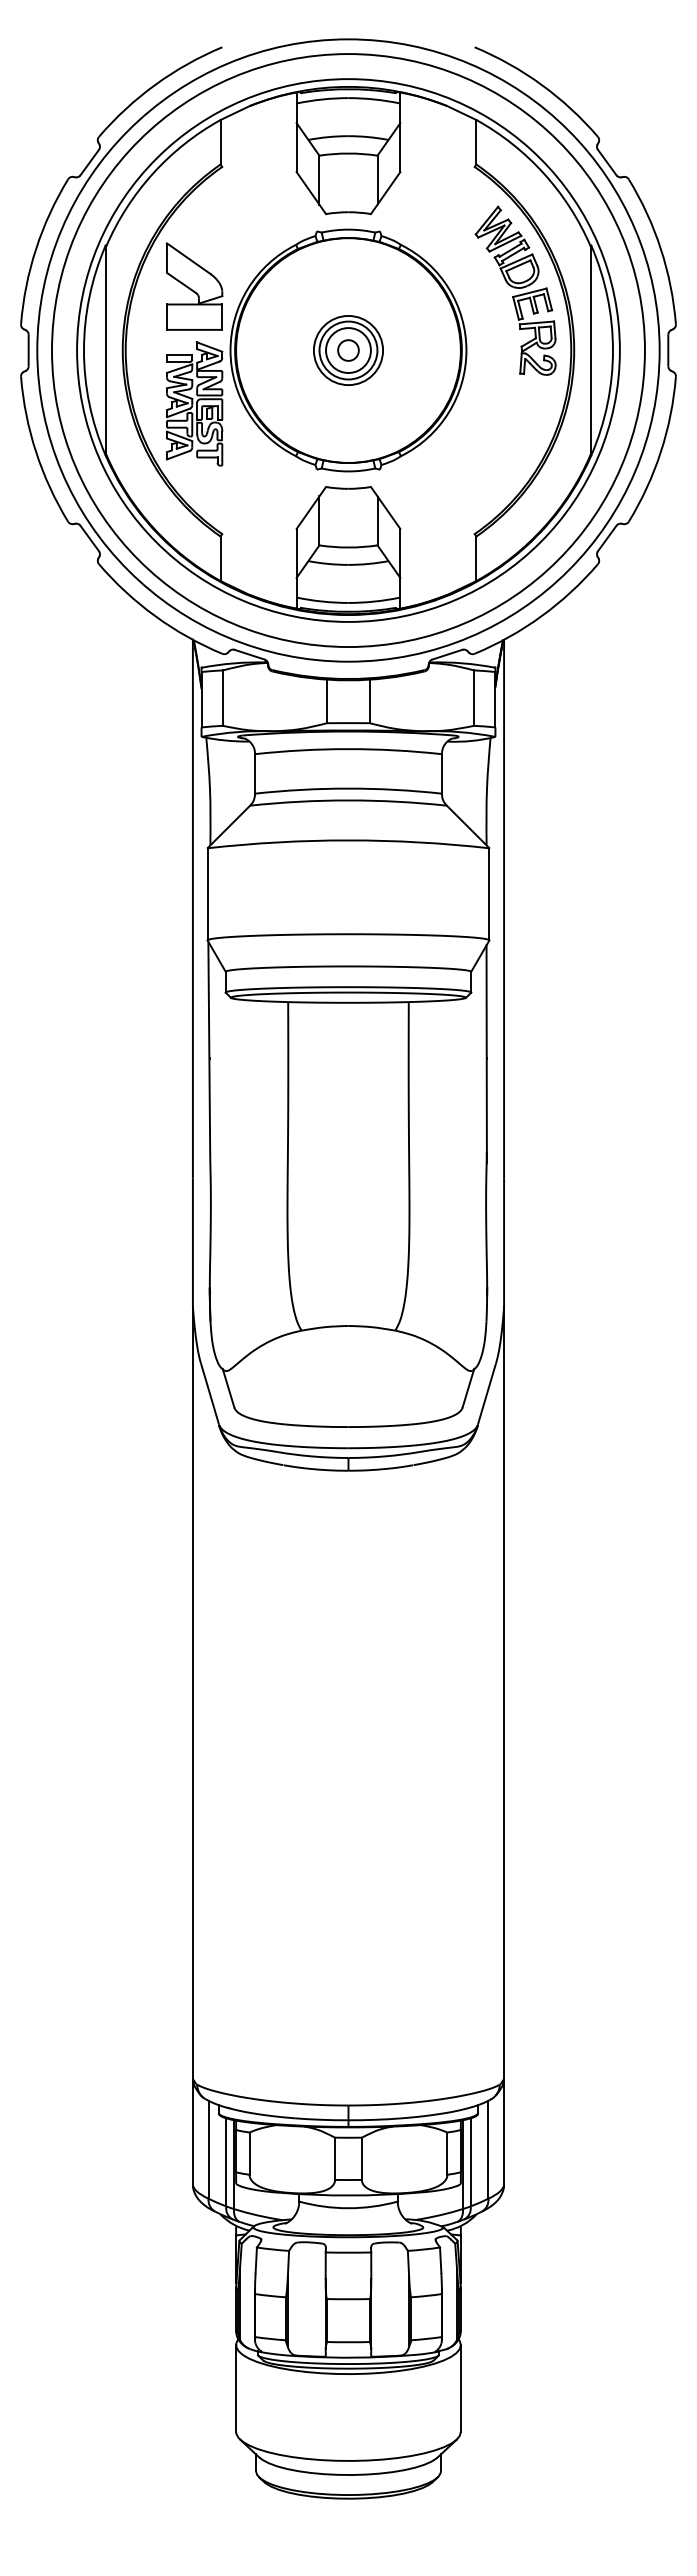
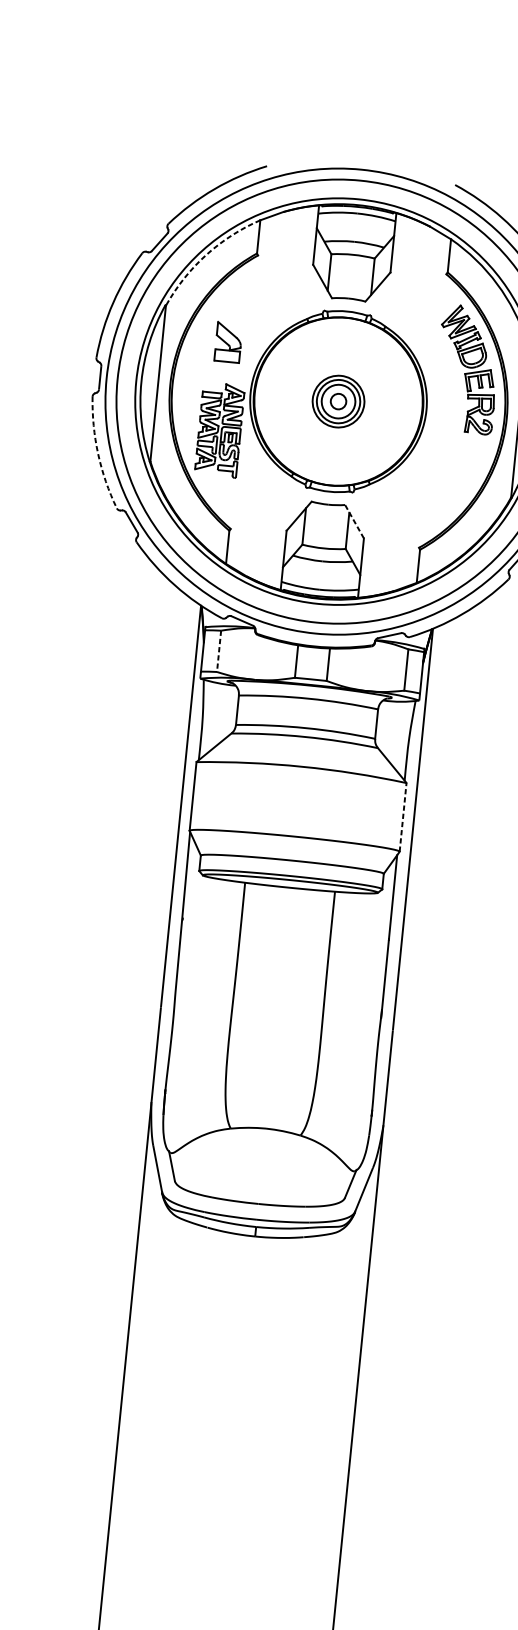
arc: (153, 173) -> (206, 255), solid -> dashed
part: (194, 286) -> (228, 342), size x0.6
arc: (36, 452) -> (98, 454), solid -> dashed
line: (385, 507) -> (354, 521), solid -> dashed
line: (222, 698) -> (218, 651), solid -> dashed
line: (489, 893) -> (403, 816), solid -> dashed

